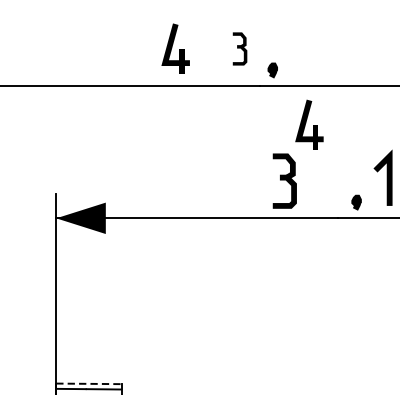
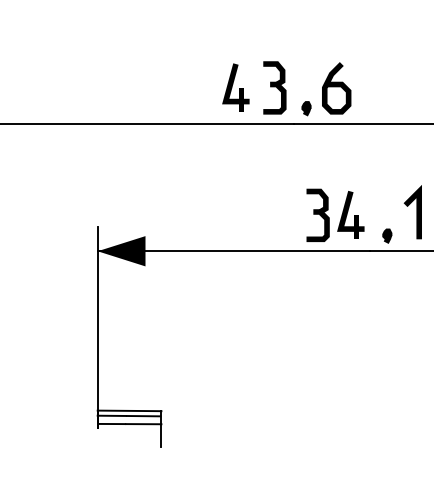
part: (175, 48) -> (235, 87), moved
part: (239, 48) -> (274, 87), size x1.67
curve: (303, 48) -> (336, 87), added
part: (309, 124) -> (350, 214), moved
line: (89, 383) -> (129, 410), dashed -> solid

